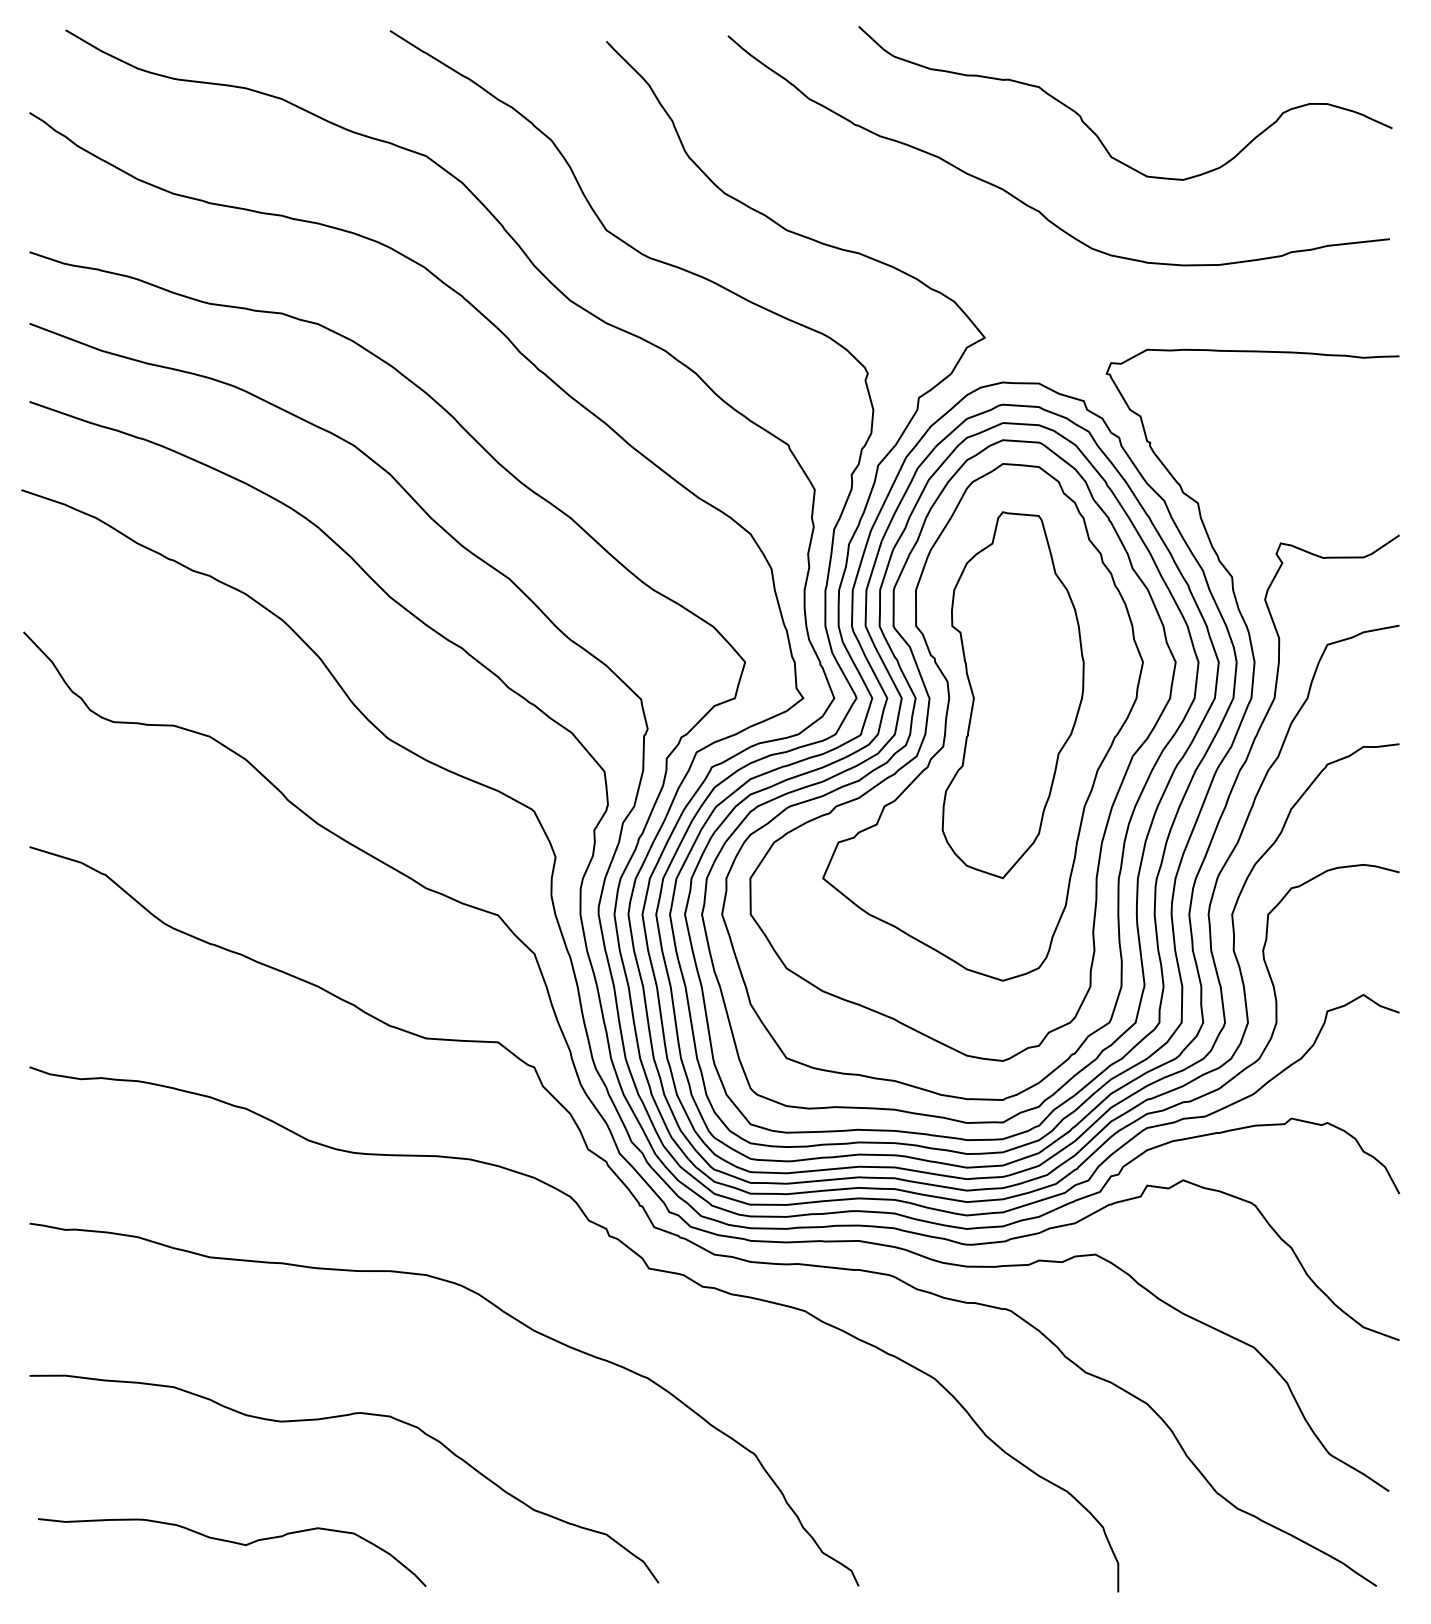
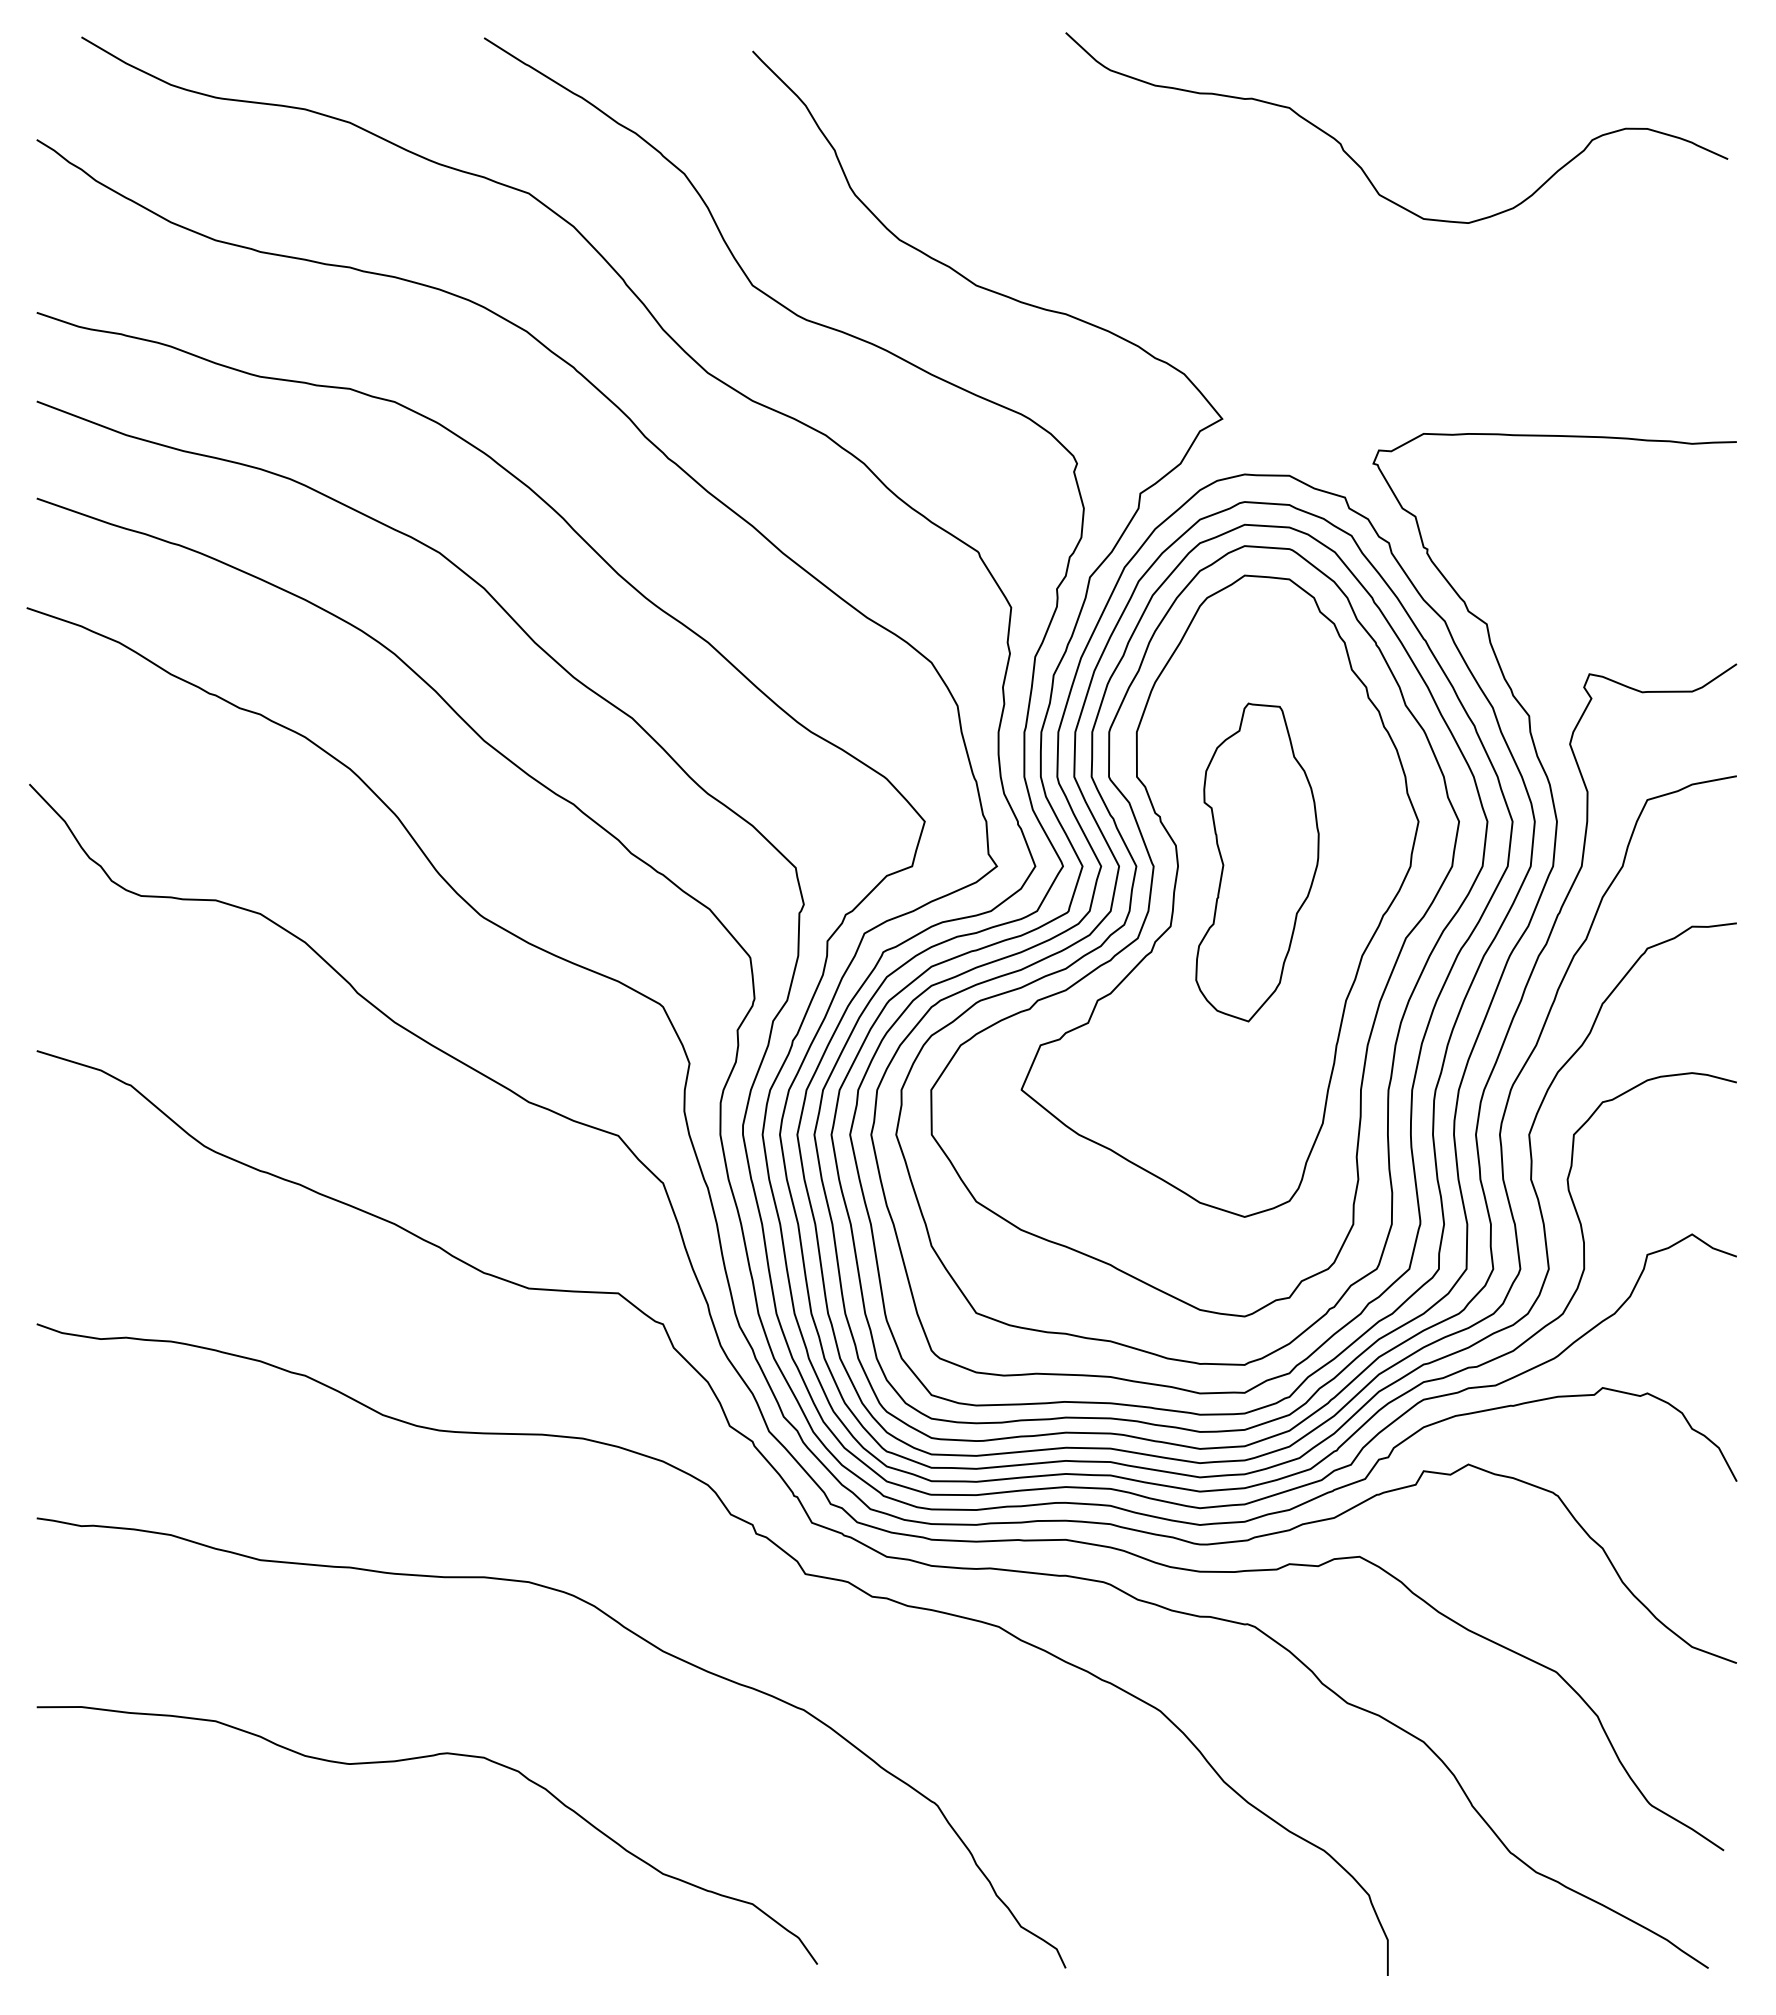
curve: (1023, 202) -> (1270, 250), removed
part: (1013, 695) -> (1257, 862), size x0.7
curve: (234, 1543) -> (291, 1915), removed

